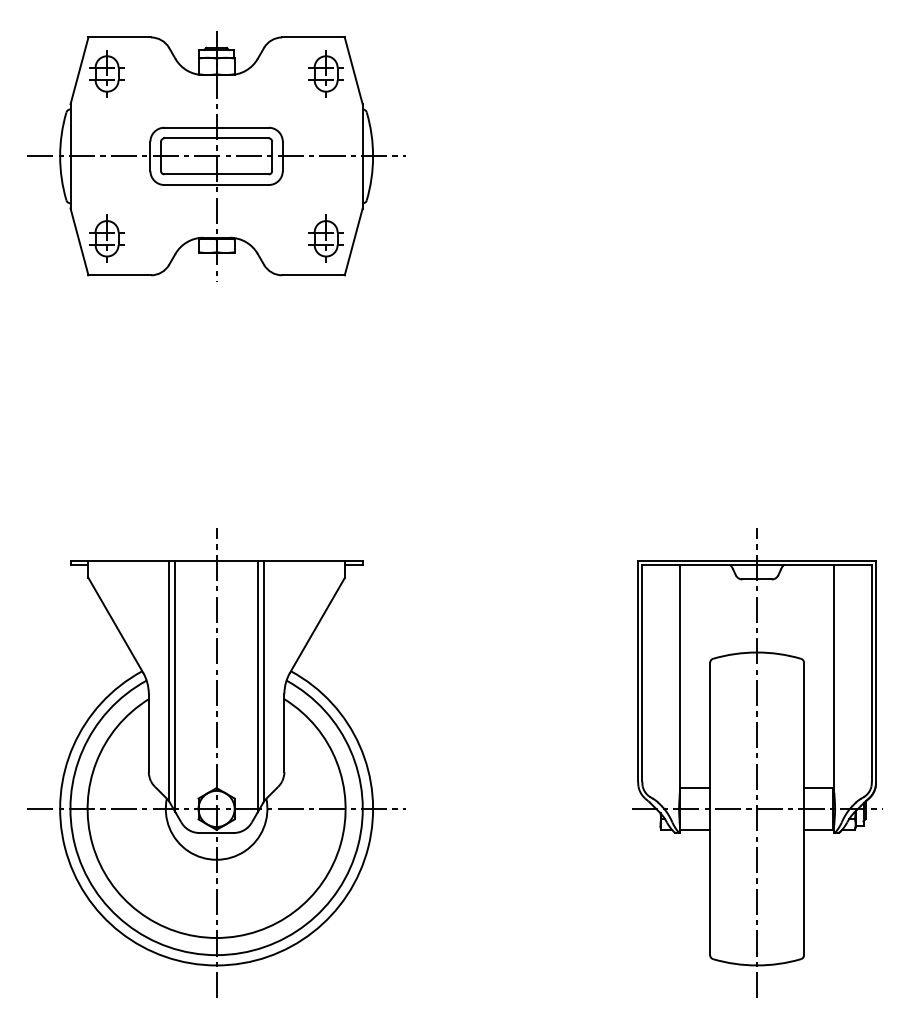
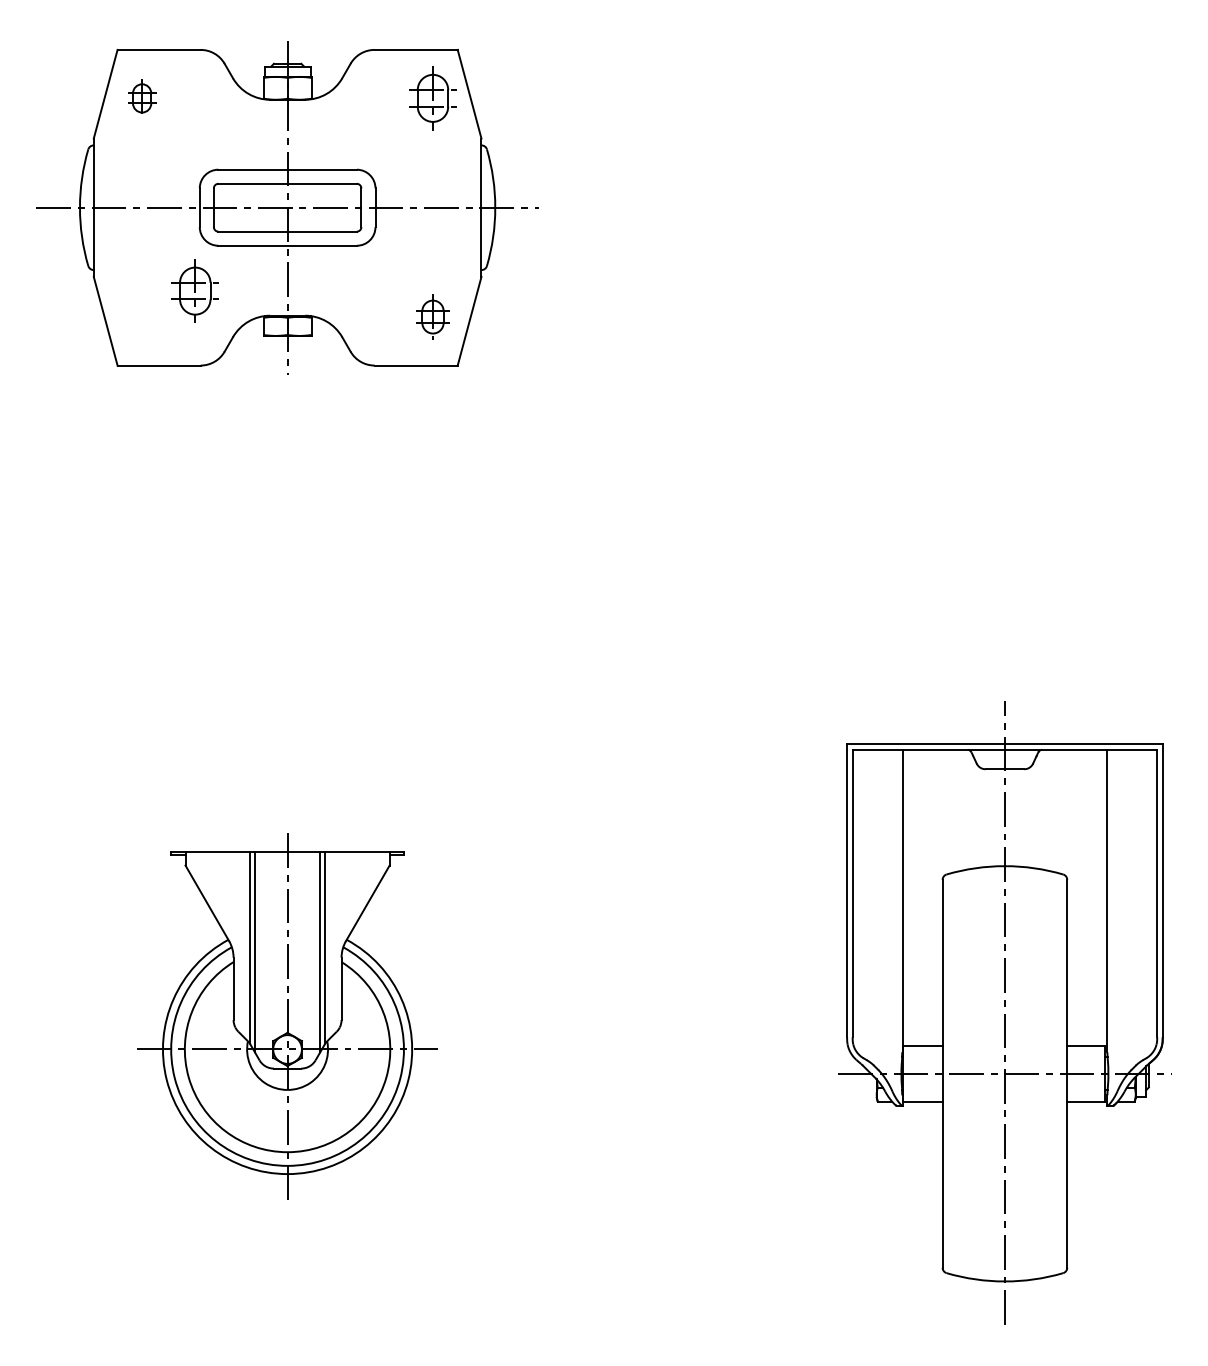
part: (106, 74) -> (141, 98), size x0.6
part: (106, 238) -> (194, 290), moved
part: (325, 238) -> (432, 316), size x0.7
part: (216, 762) -> (287, 1012), size x0.6

